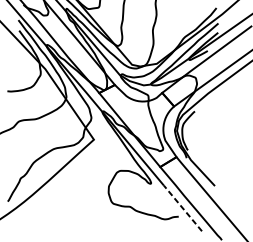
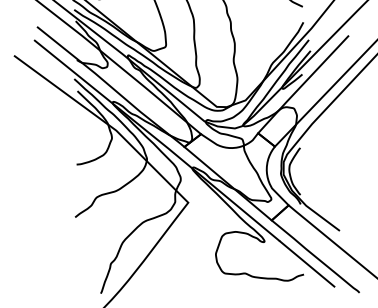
line: (182, 207) -> (306, 263), dashed -> solid

